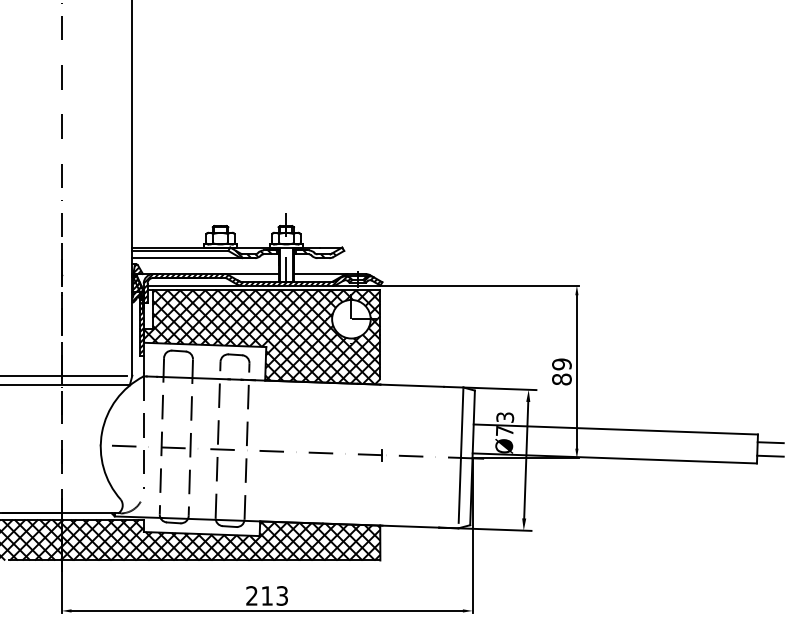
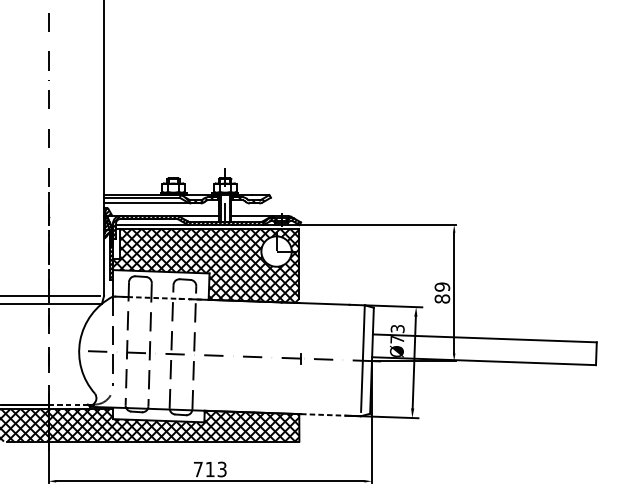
line: (201, 378) -> (158, 298), solid -> dashed
line: (770, 442) -> (606, 348), removed
line: (770, 455) -> (606, 358), removed
line: (86, 513) -> (67, 404), solid -> dashed
line: (411, 526) -> (323, 414), solid -> dashed
text: (251, 595) -> (197, 469), 213 -> 713

